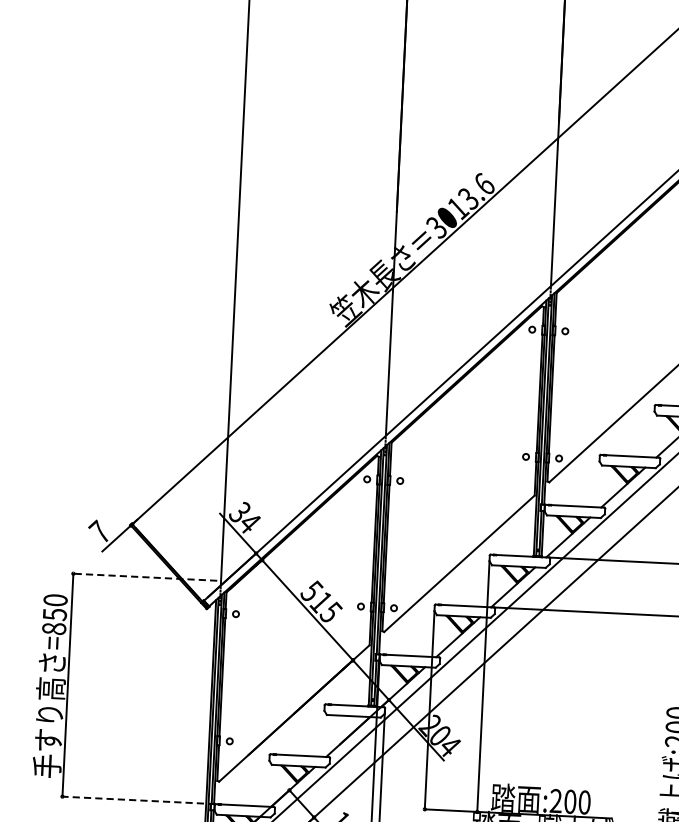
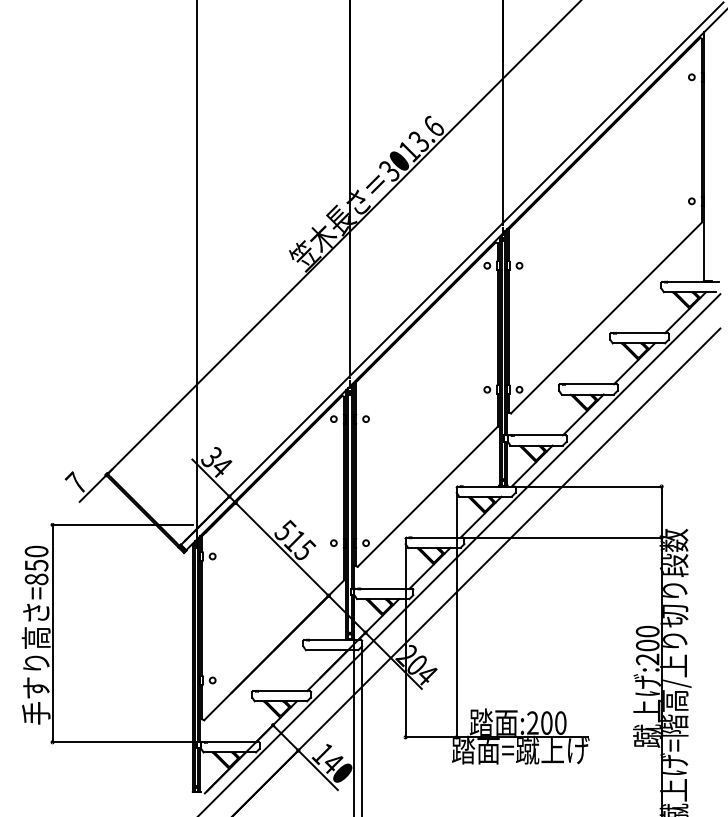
line: (145, 576) -> (122, 524), dashed -> solid
line: (138, 800) -> (126, 742), dashed -> solid

